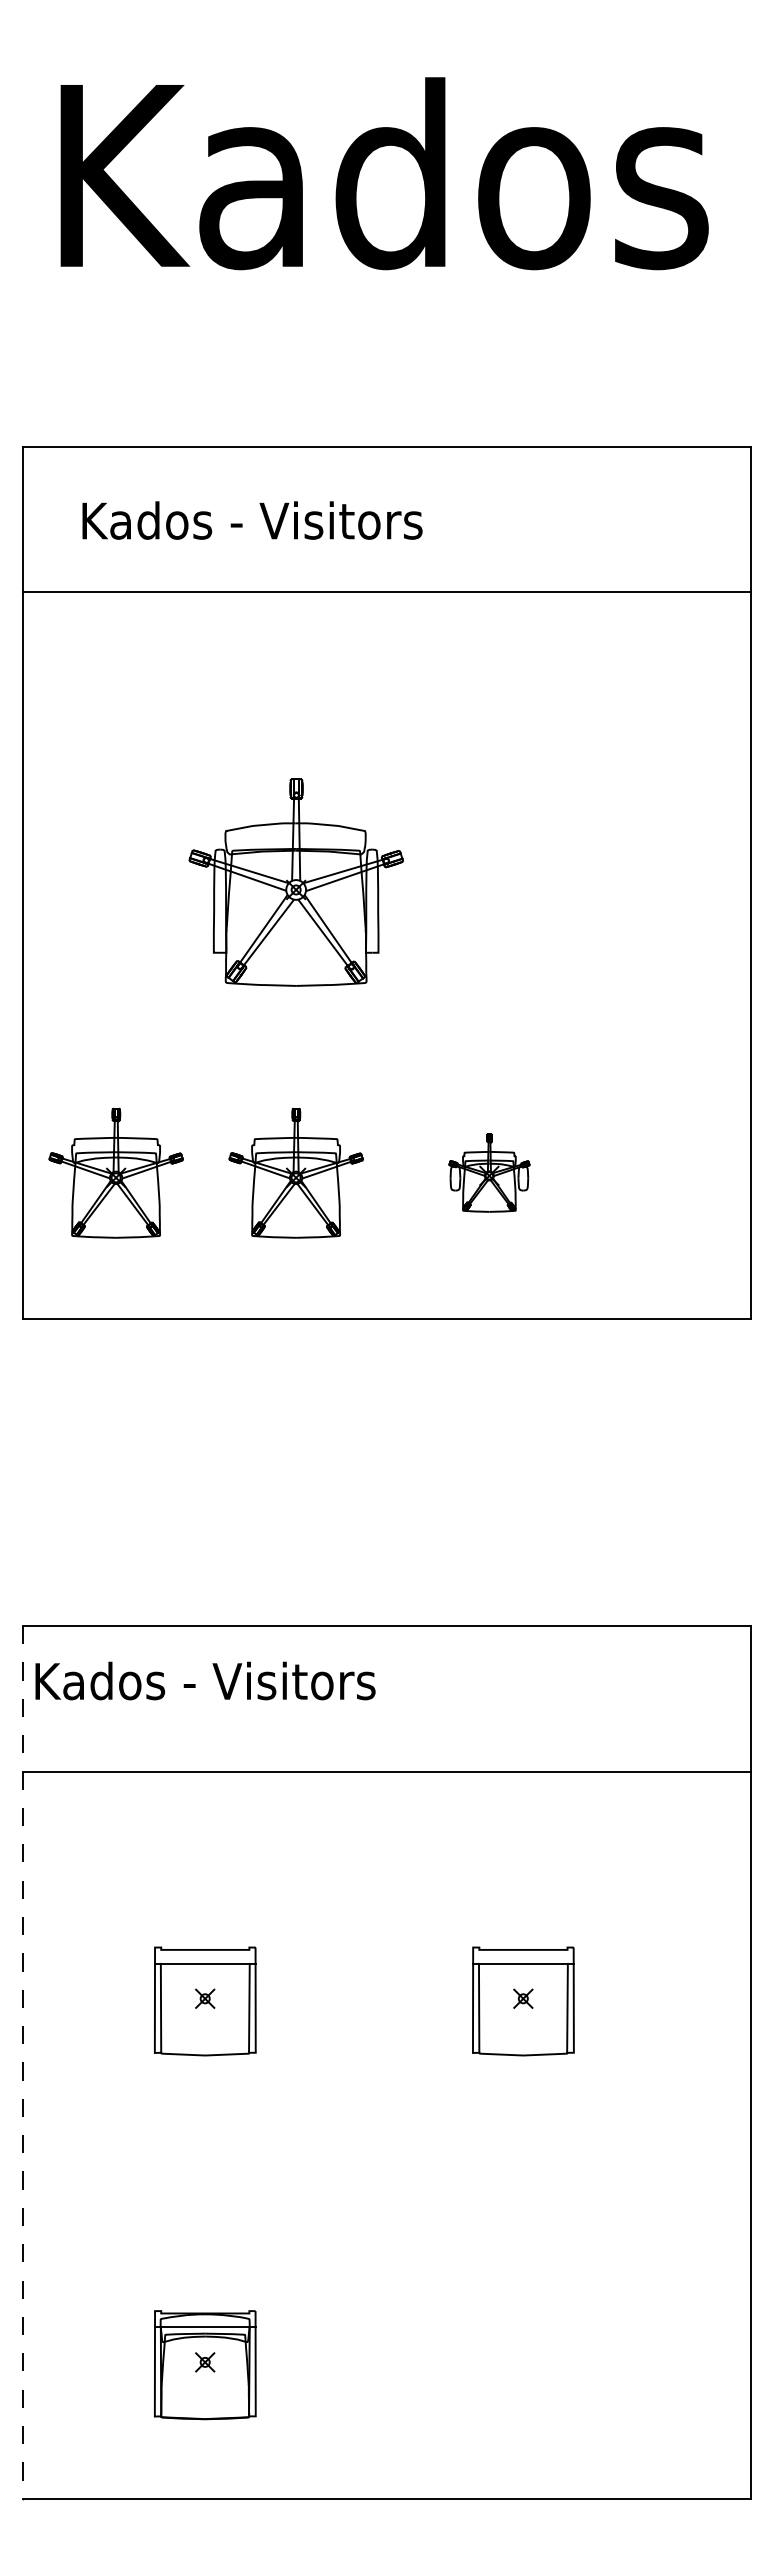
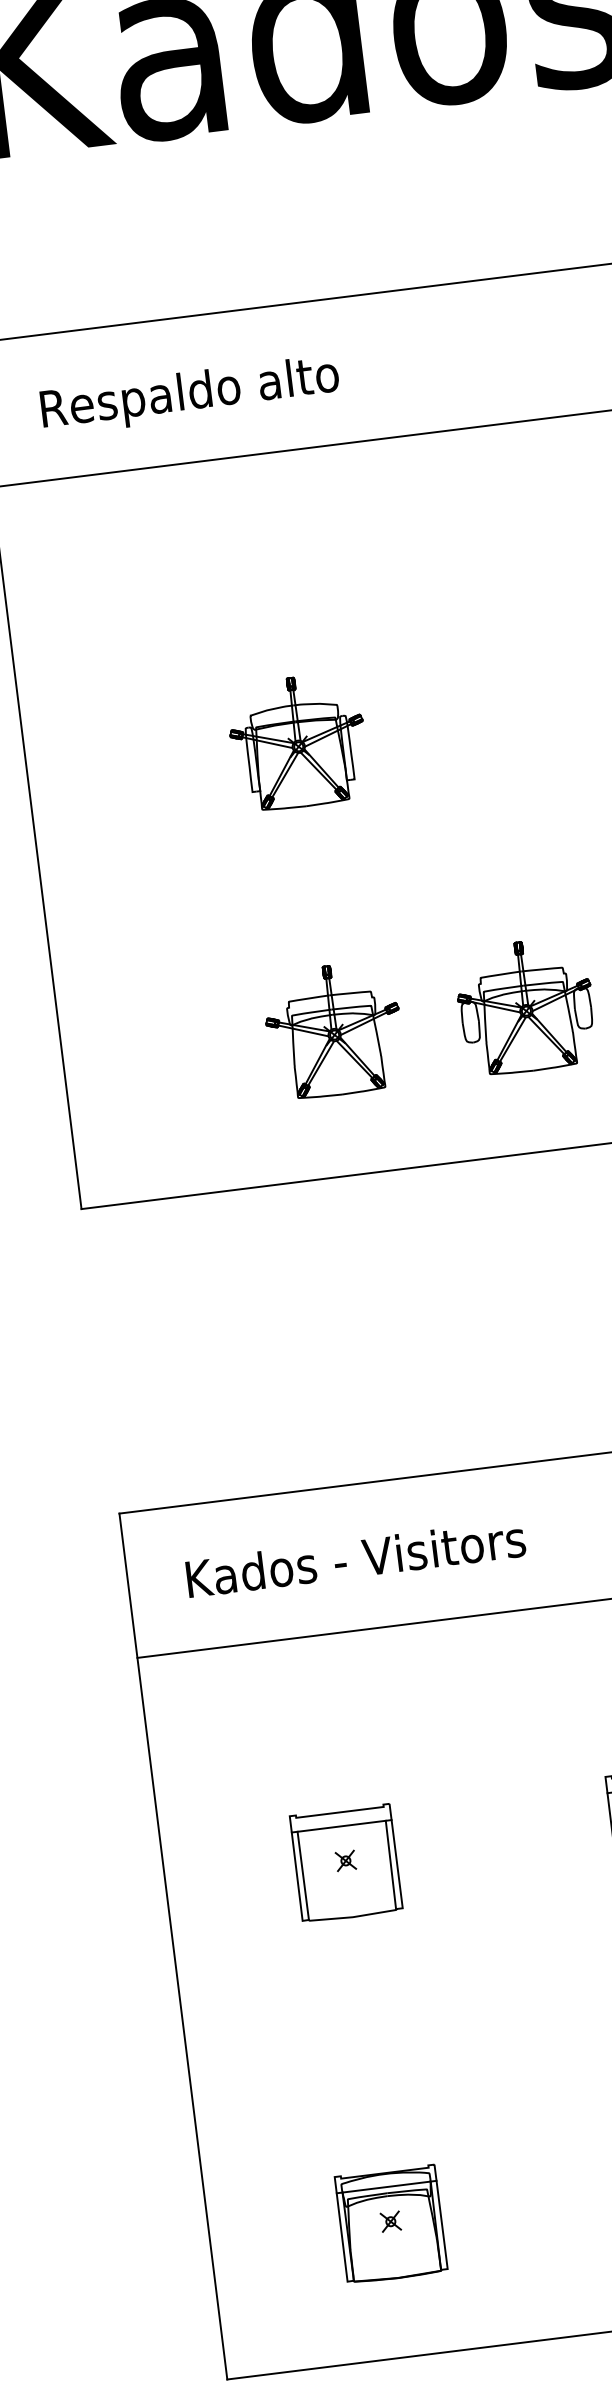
text: (254, 525) -> (212, 392), Kados - Visitors -> Respaldo alto
part: (295, 882) -> (297, 742), size x0.62
part: (115, 1172) -> (154, 1052), removed
part: (489, 1172) -> (525, 1005), size x1.67
text: (205, 1680) -> (355, 1558), moved
line: (23, 2062) -> (173, 1946), dashed -> solid

